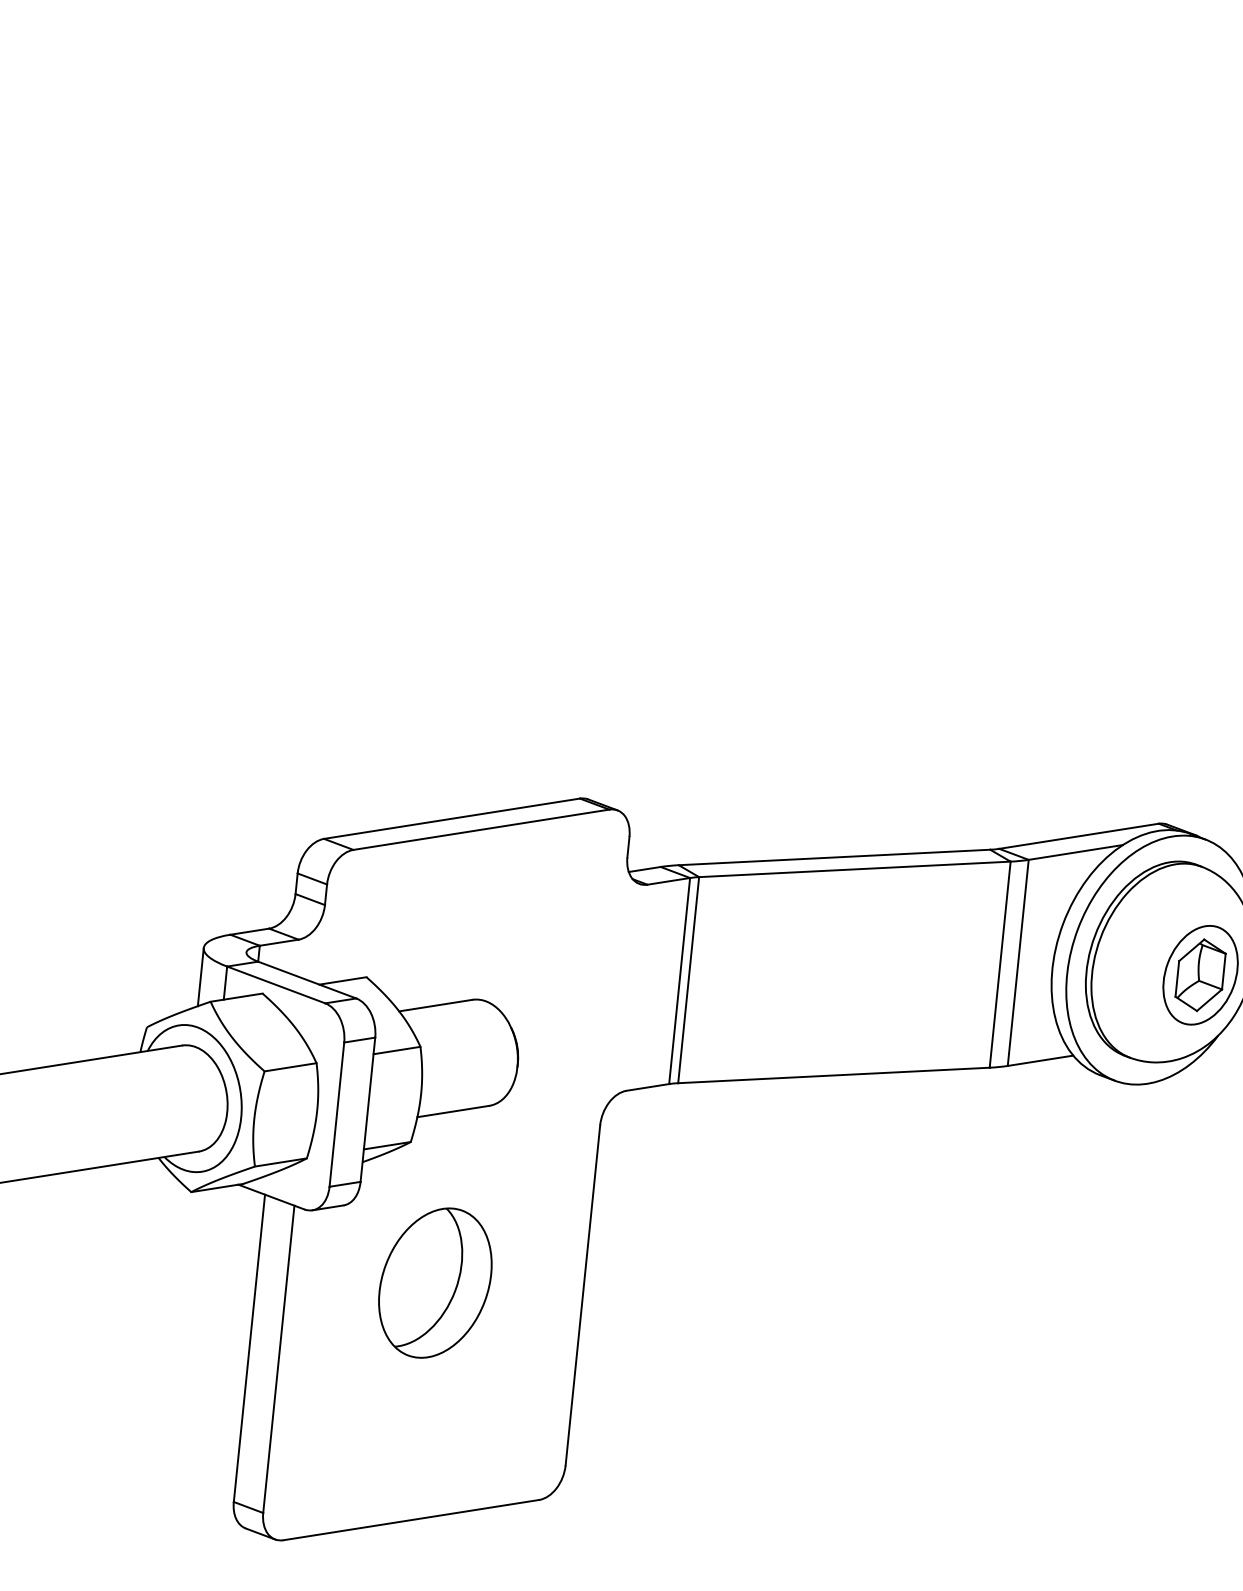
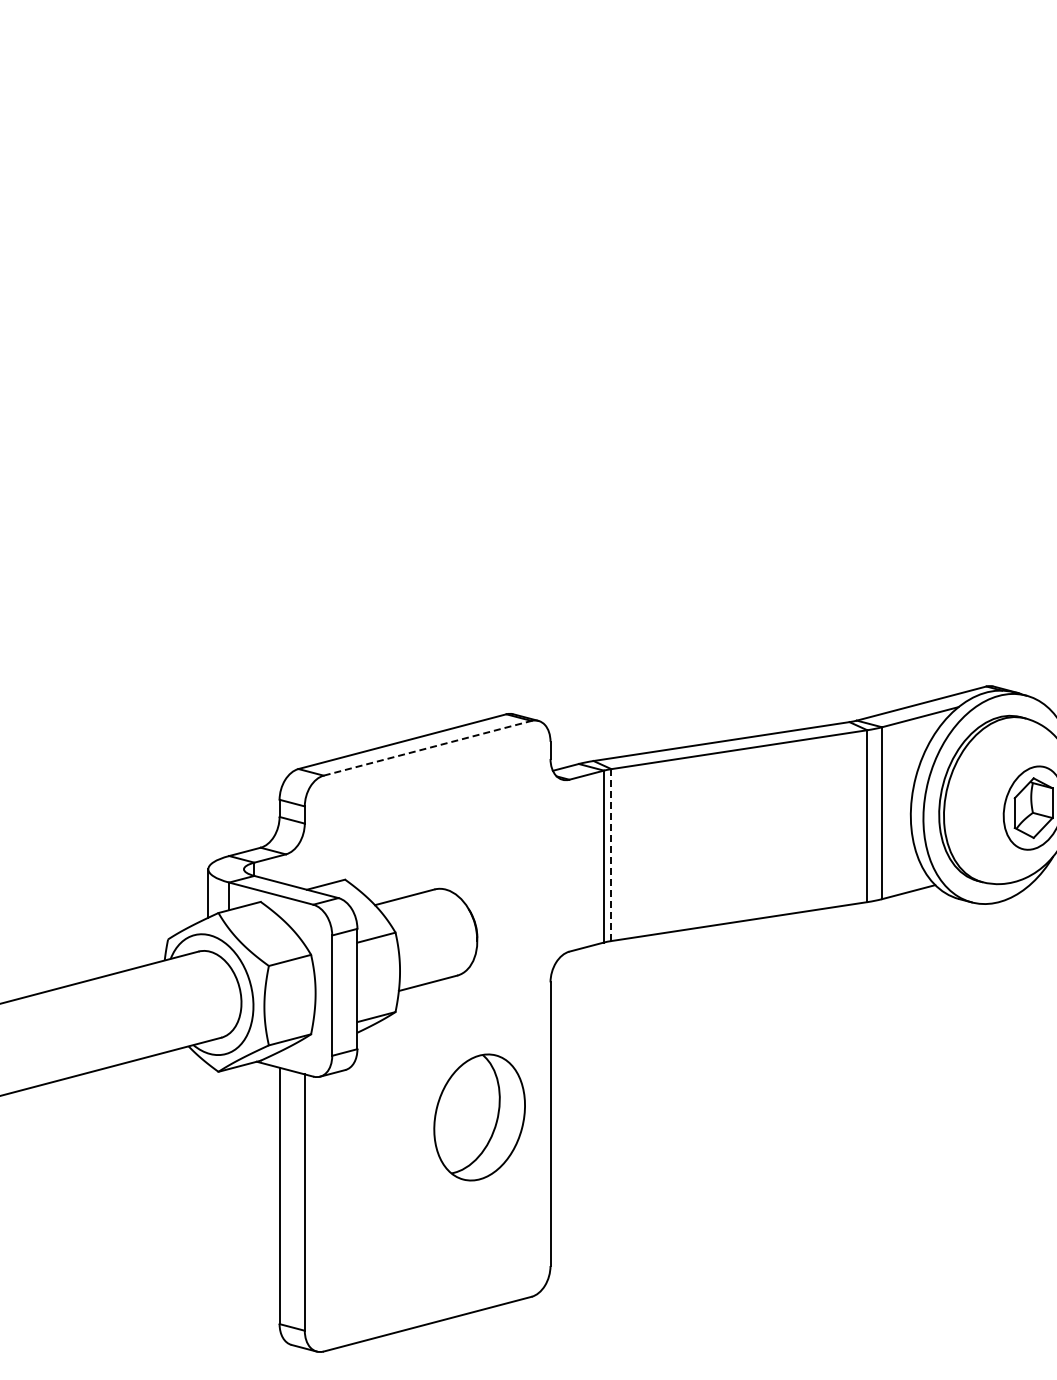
line: (482, 830) -> (428, 748), solid -> dashed
line: (688, 980) -> (611, 855), solid -> dashed
part: (435, 1283) -> (479, 1117), moved

